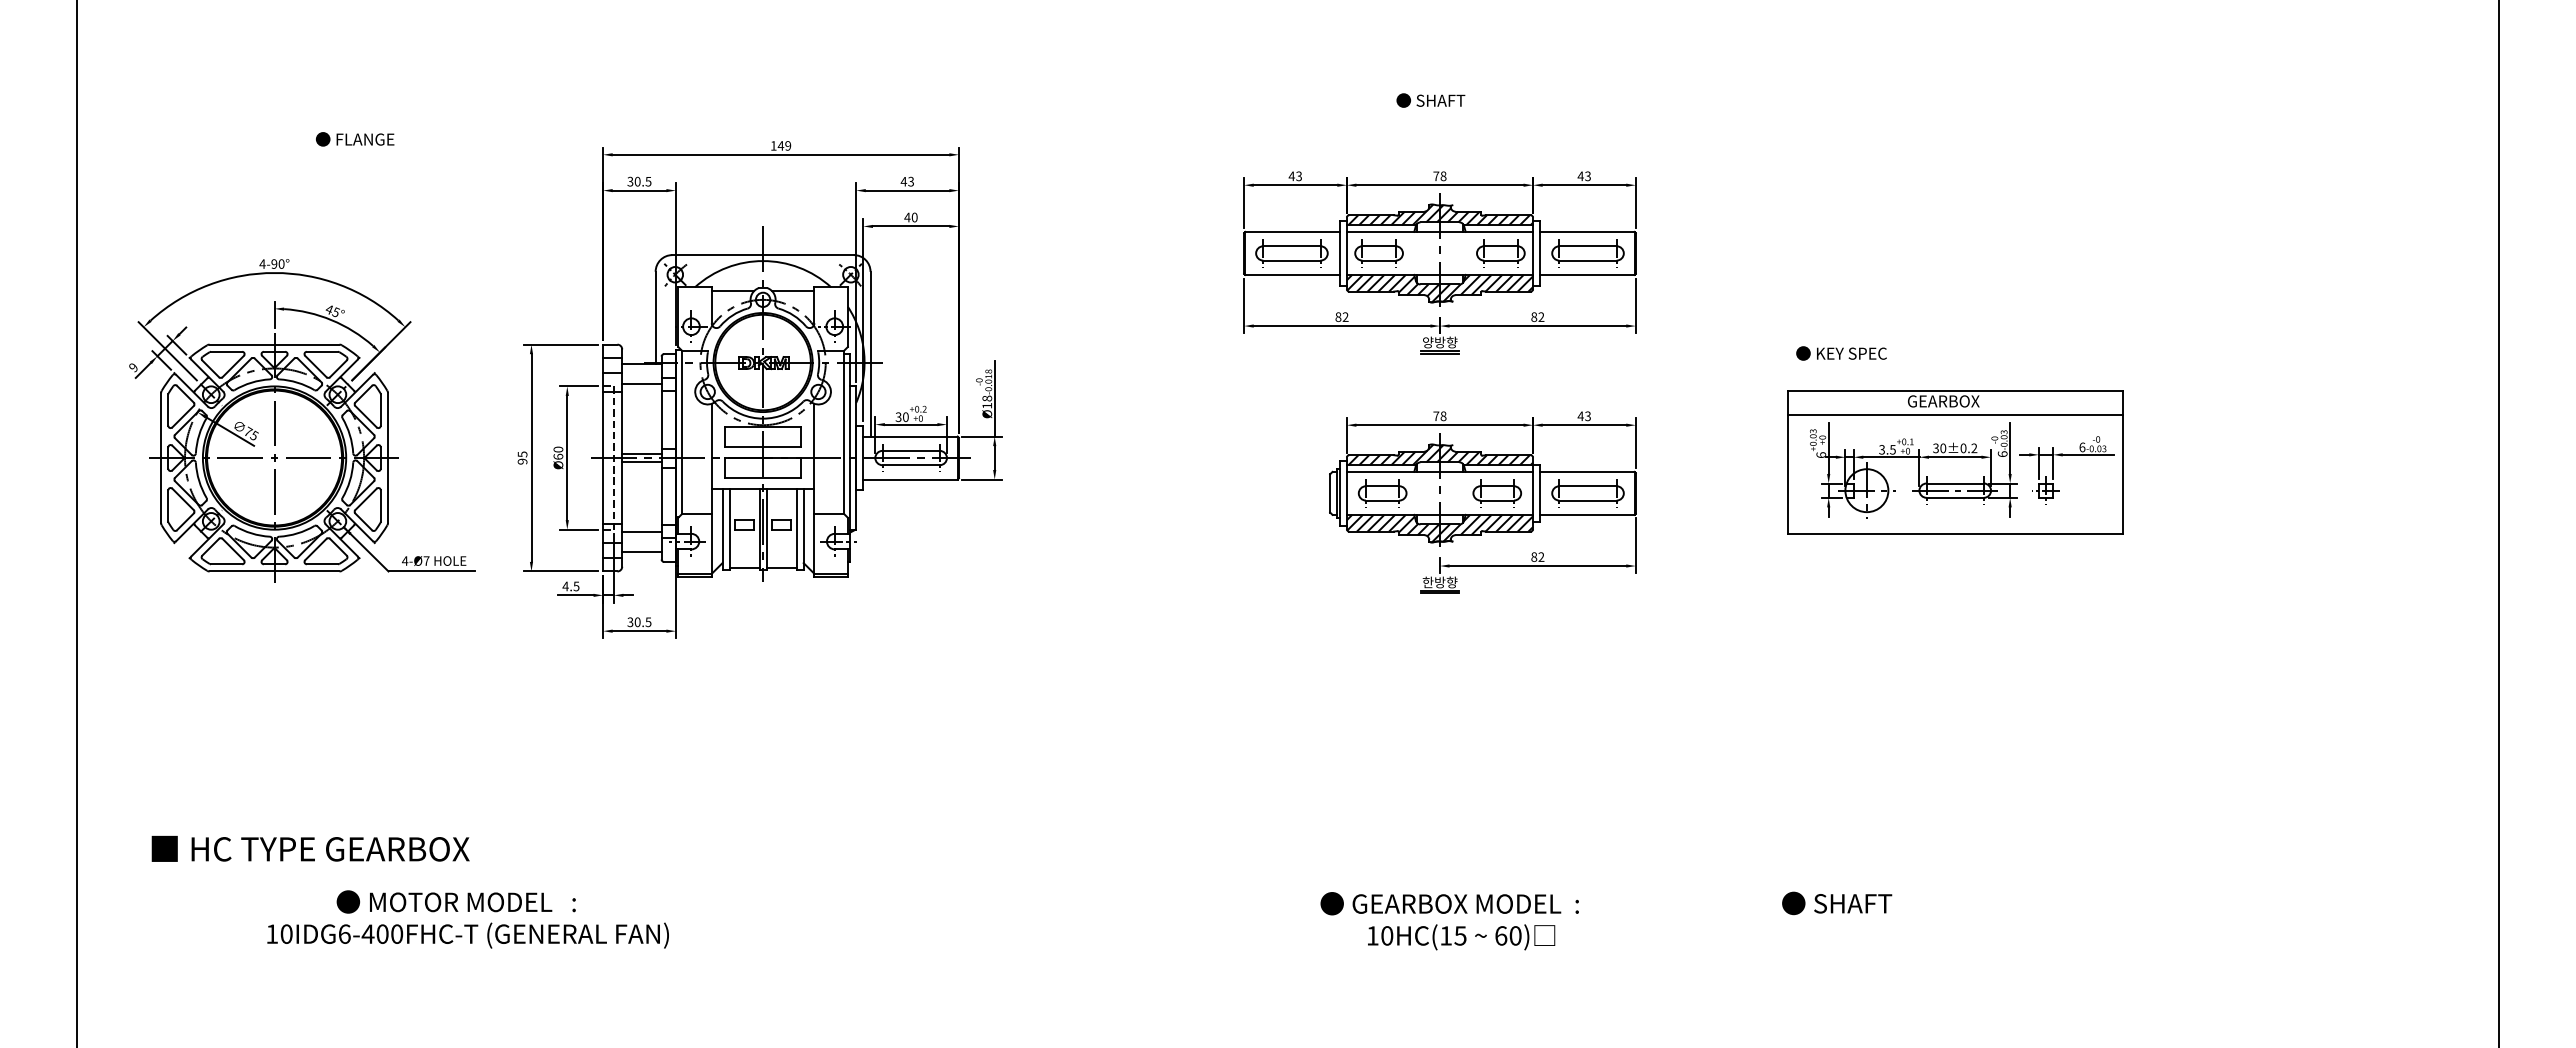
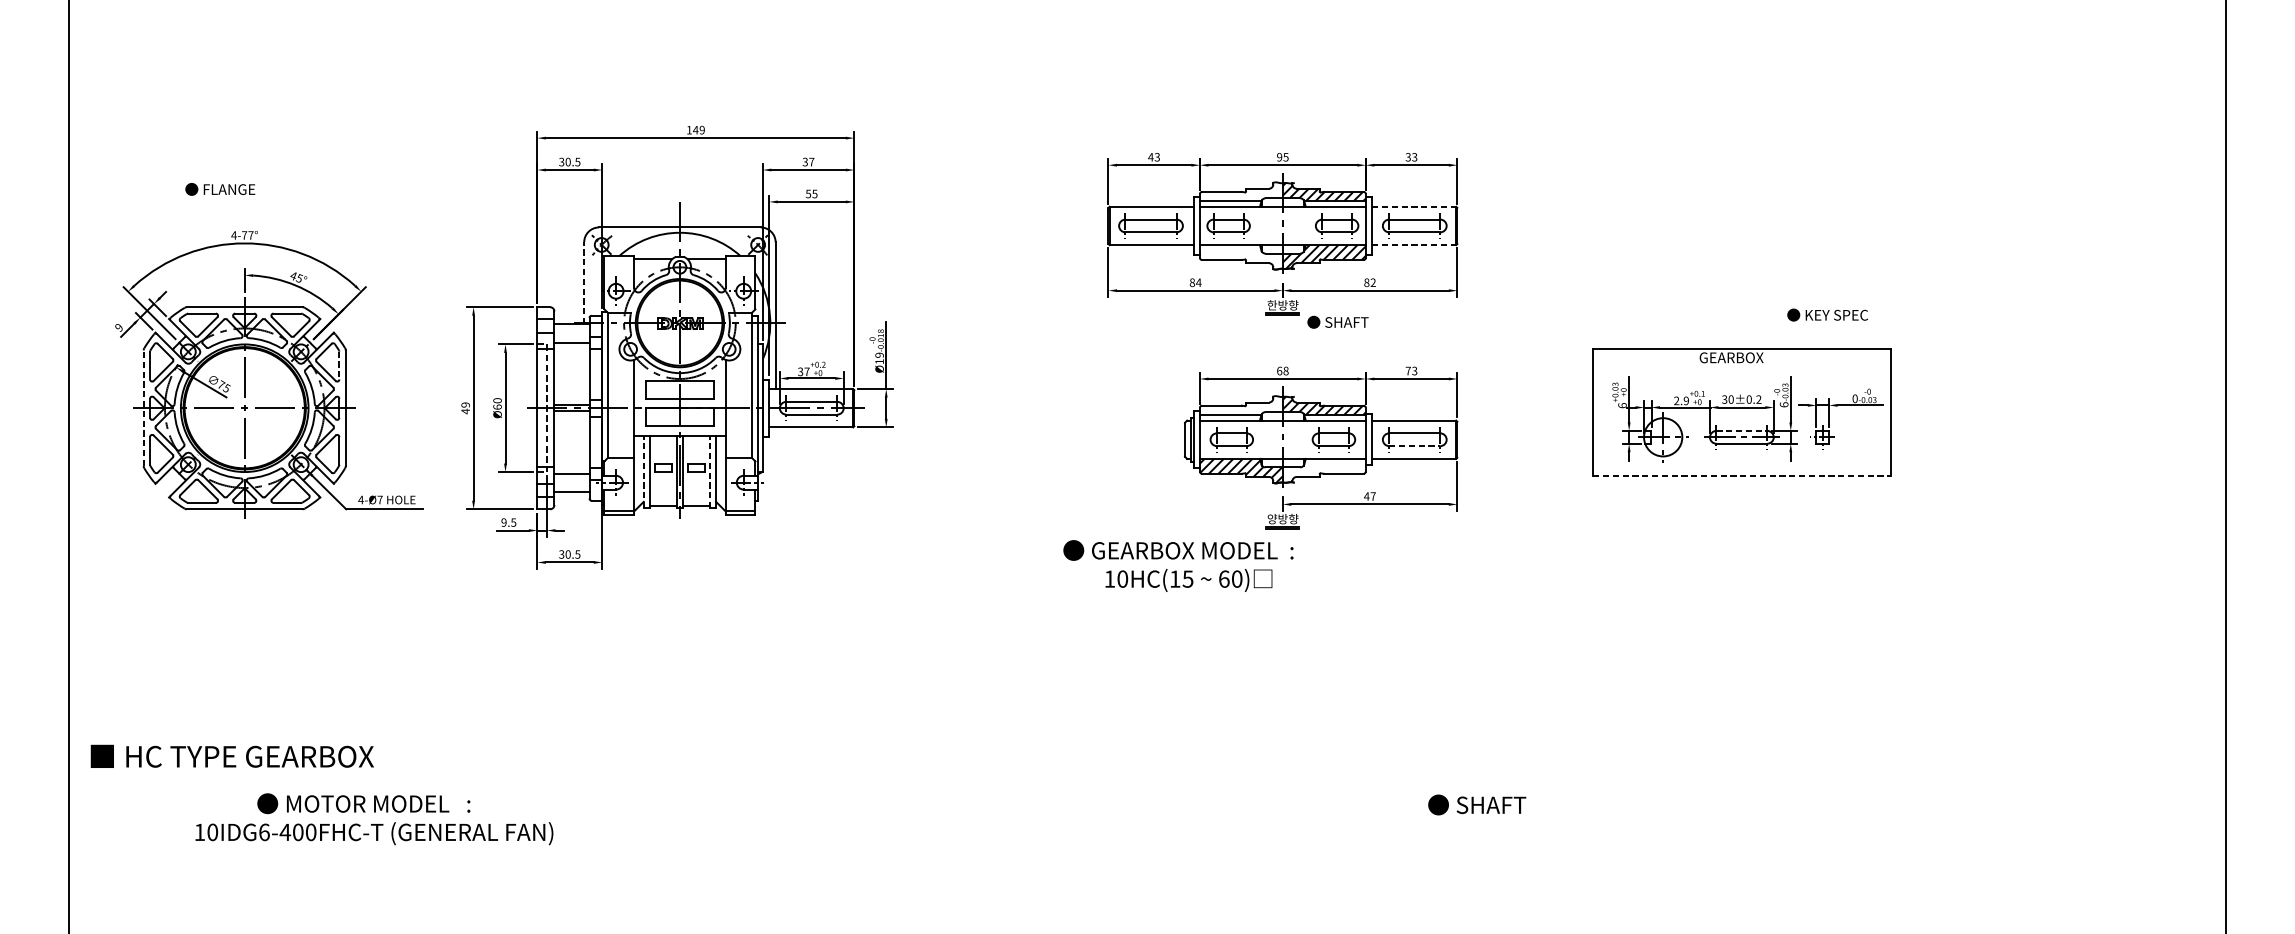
text: (1430, 100) -> (1337, 322), moved
text: (355, 139) -> (220, 189), moved
text: (1439, 176) -> (1282, 157), 78 -> 95
text: (1580, 176) -> (1408, 157), 43 -> 33
text: (907, 181) -> (808, 161), 43 -> 37
hatch: (1393, 214) -> (1241, 191), removed
text: (910, 217) -> (811, 193), 40 -> 55
line: (1587, 231) -> (1414, 206), solid -> dashed
text: (277, 263) -> (247, 234), 4-90° -> 4-77°
line: (1587, 274) -> (1414, 244), solid -> dashed
hatch: (1392, 288) -> (1240, 257), removed
text: (1345, 316) -> (1198, 282), 82 -> 84
line: (655, 317) -> (584, 283), solid -> dashed
text: (1427, 342) -> (1271, 305), 양방향 -> 한방향
text: (1841, 353) -> (1827, 315), moved
text: (987, 398) -> (879, 355), Ø18 -> Ø19
line: (380, 410) -> (339, 365), solid -> dashed
line: (1955, 414) -> (1742, 369), removed
text: (1580, 415) -> (1408, 370), 43 -> 73
text: (1436, 416) -> (1279, 371), 78 -> 68
text: (905, 417) -> (806, 372), 30 -> 37
text: (2082, 447) -> (1855, 398), 6 -> 0
text: (1887, 449) -> (1681, 400), 3.5 -> 2.9
hatch: (1393, 454) -> (1241, 405), removed
text: (522, 457) -> (465, 407), 95 -> 49
line: (161, 458) -> (144, 408), solid -> dashed
line: (1955, 483) -> (1742, 430), solid -> dashed
line: (1588, 500) -> (1415, 446), solid -> dashed
hatch: (1486, 527) -> (1324, 470), removed
line: (722, 529) -> (643, 471), solid -> dashed
line: (796, 529) -> (709, 471), solid -> dashed
line: (1955, 534) -> (1742, 476), solid -> dashed
text: (1537, 556) -> (1369, 495), 82 -> 47
text: (1427, 582) -> (1271, 519), 한방향 -> 양방향
text: (565, 586) -> (503, 522), 4.5 -> 9.5
text: (310, 848) -> (232, 756), moved
text: (1837, 903) -> (1477, 805), moved
text: (467, 919) -> (373, 819), moved
text: (1449, 921) -> (1178, 566), moved

